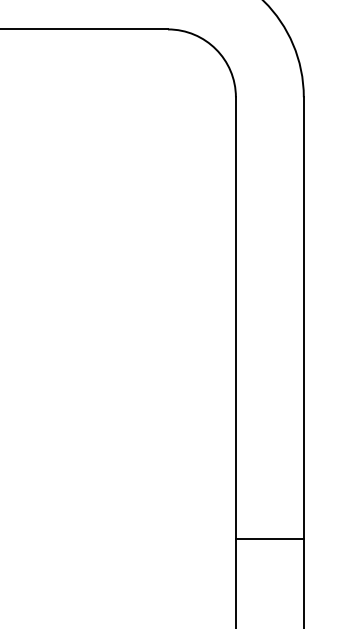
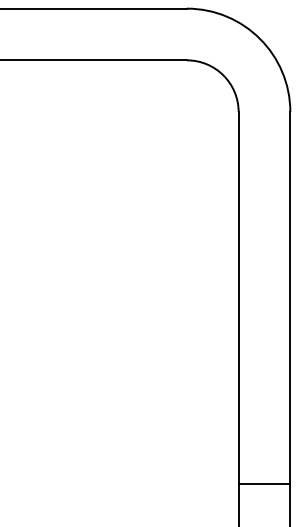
line: (269, 539) -> (264, 484), moved

